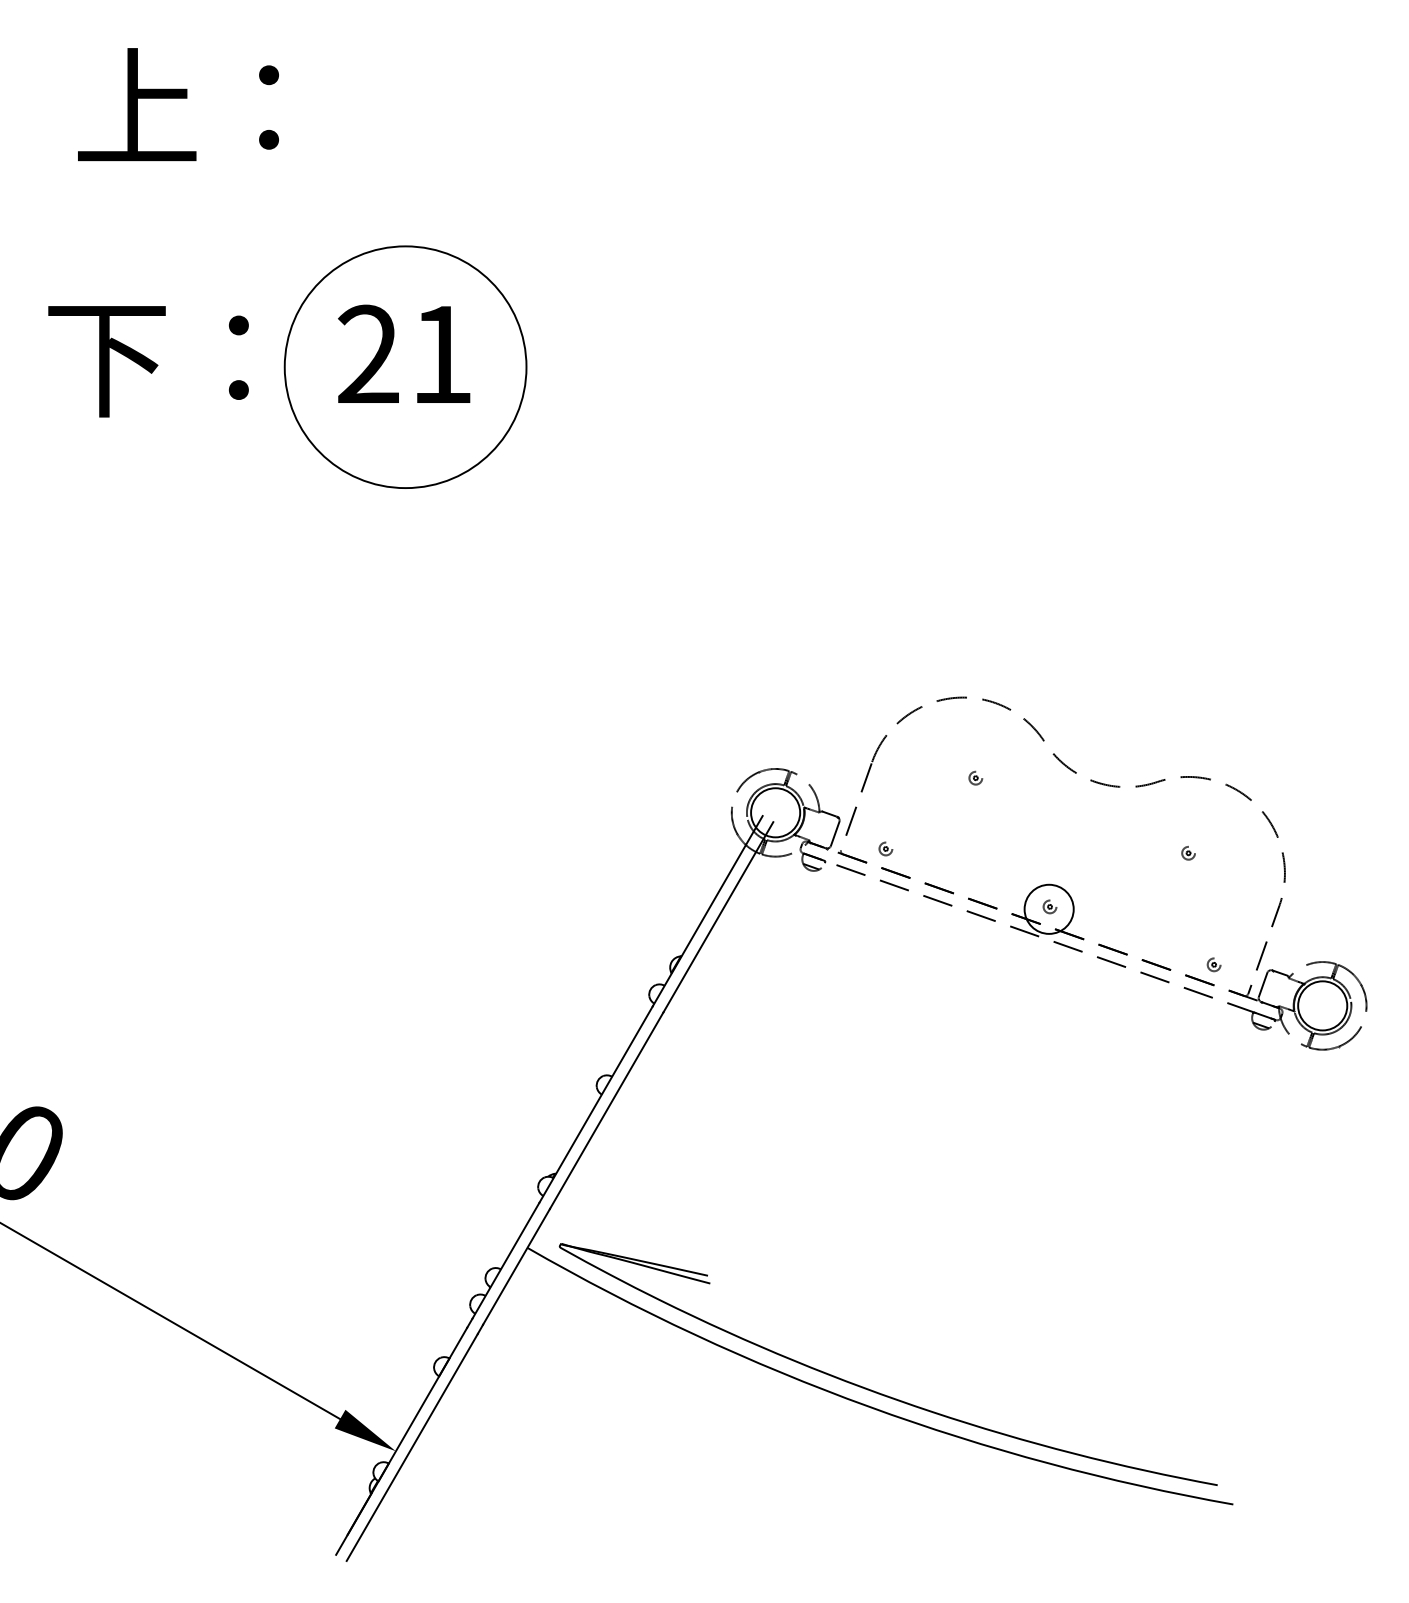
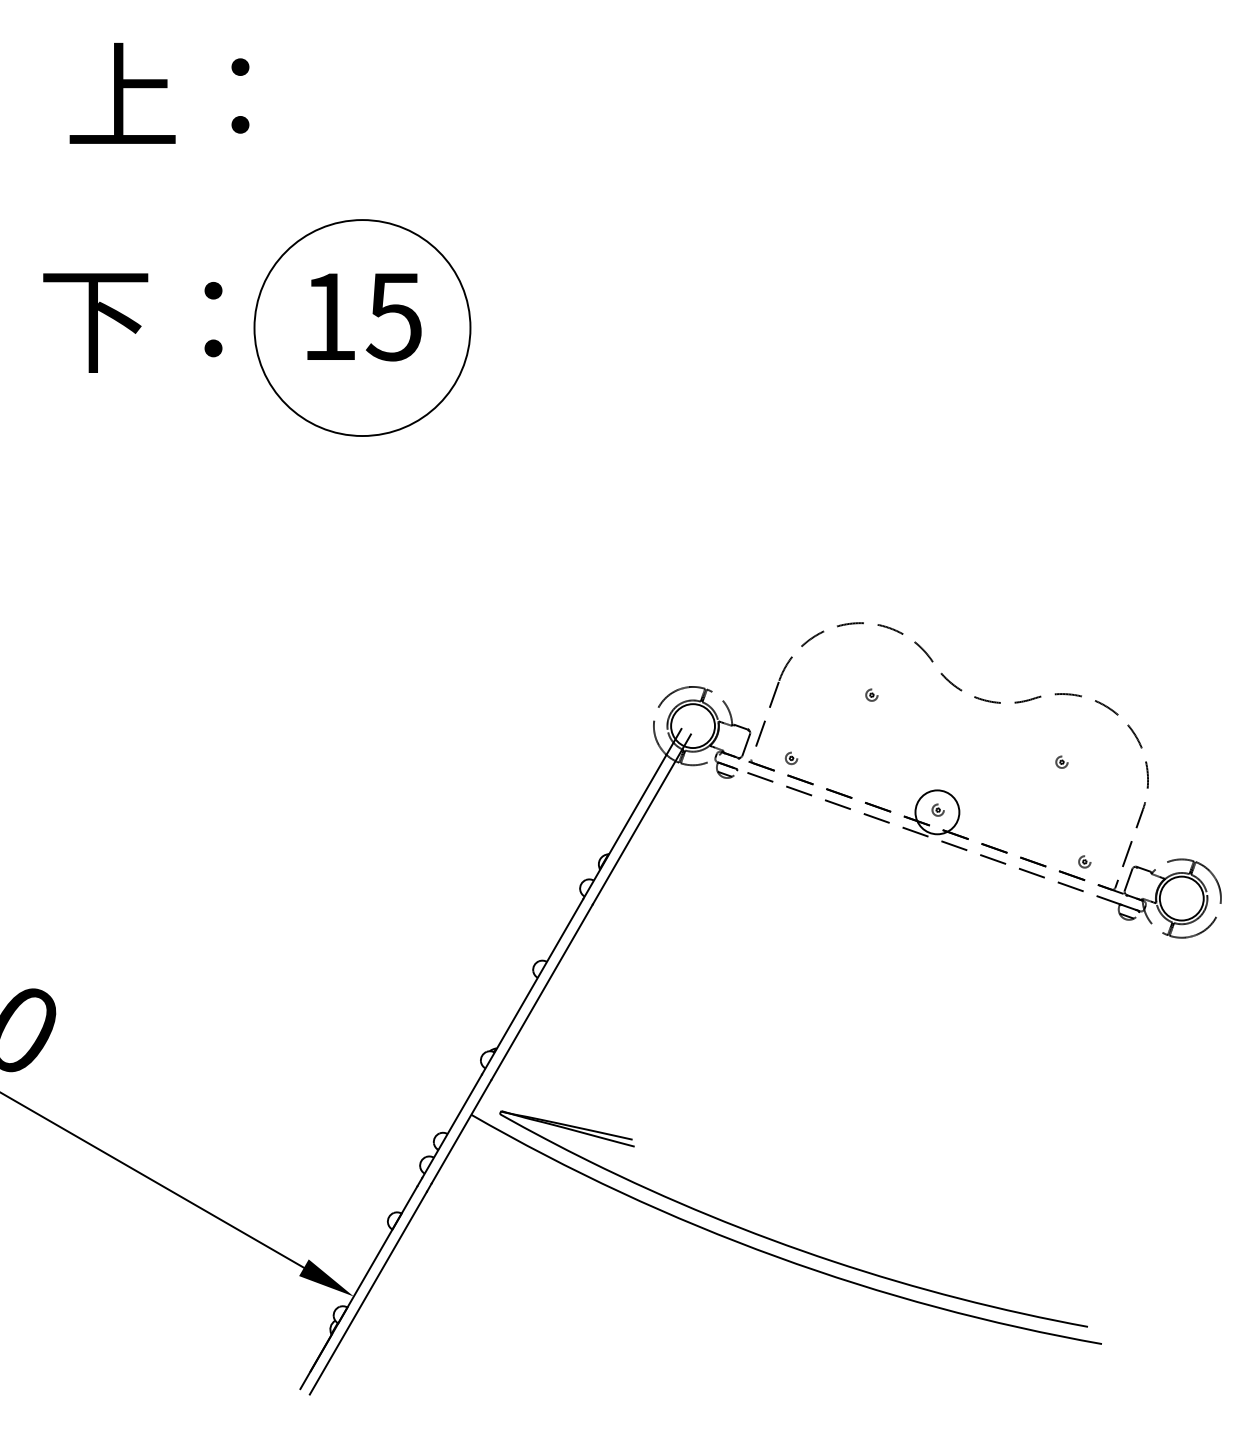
text: (404, 354) -> (361, 316), 21 -> 15

